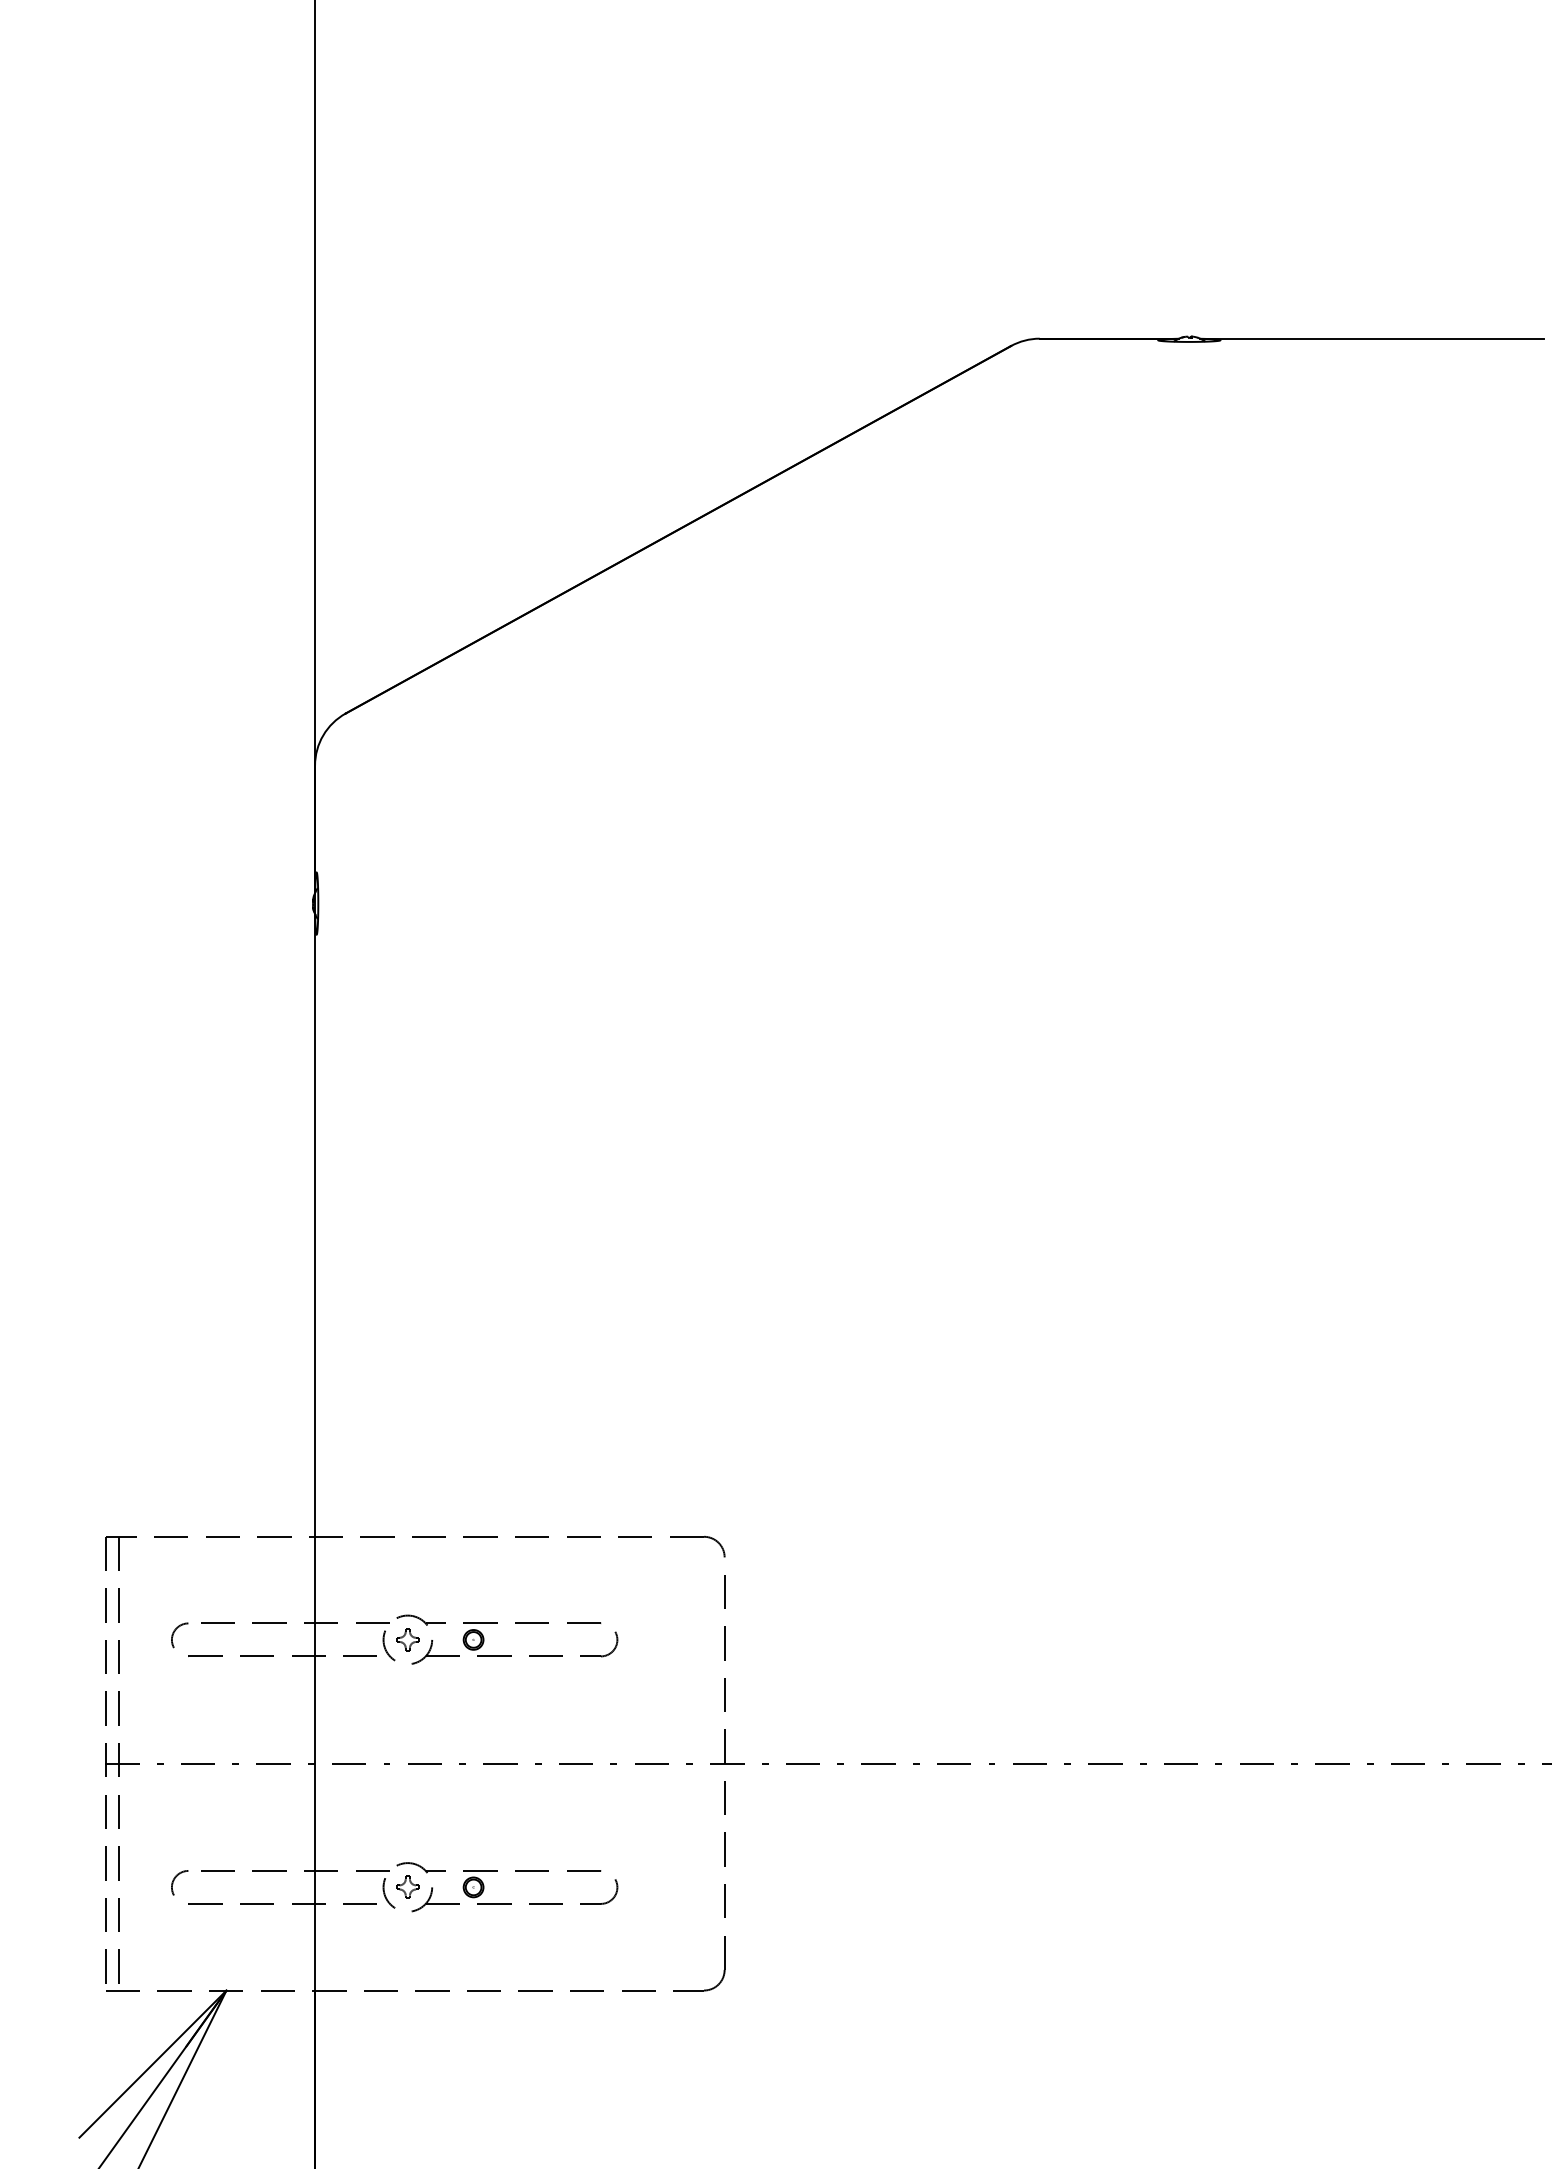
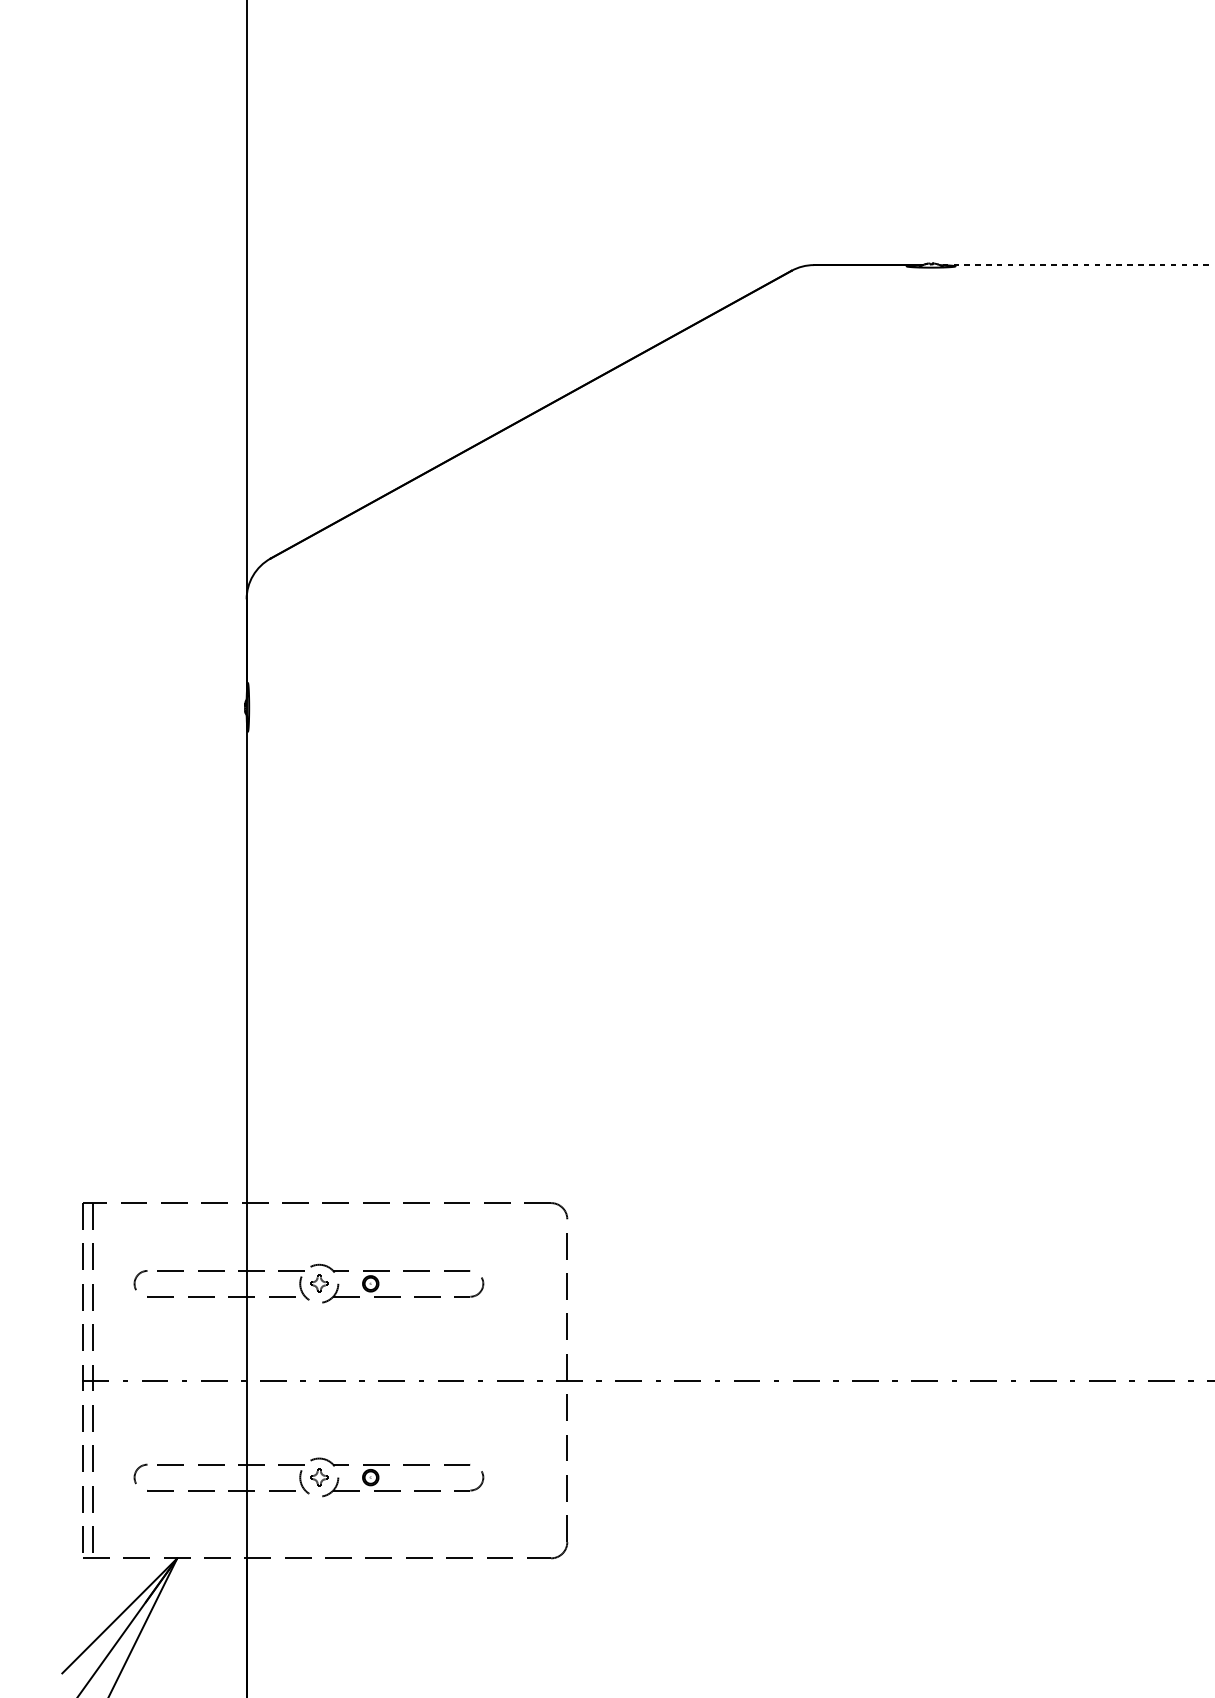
line: (1372, 338) -> (1074, 264), solid -> dashed

